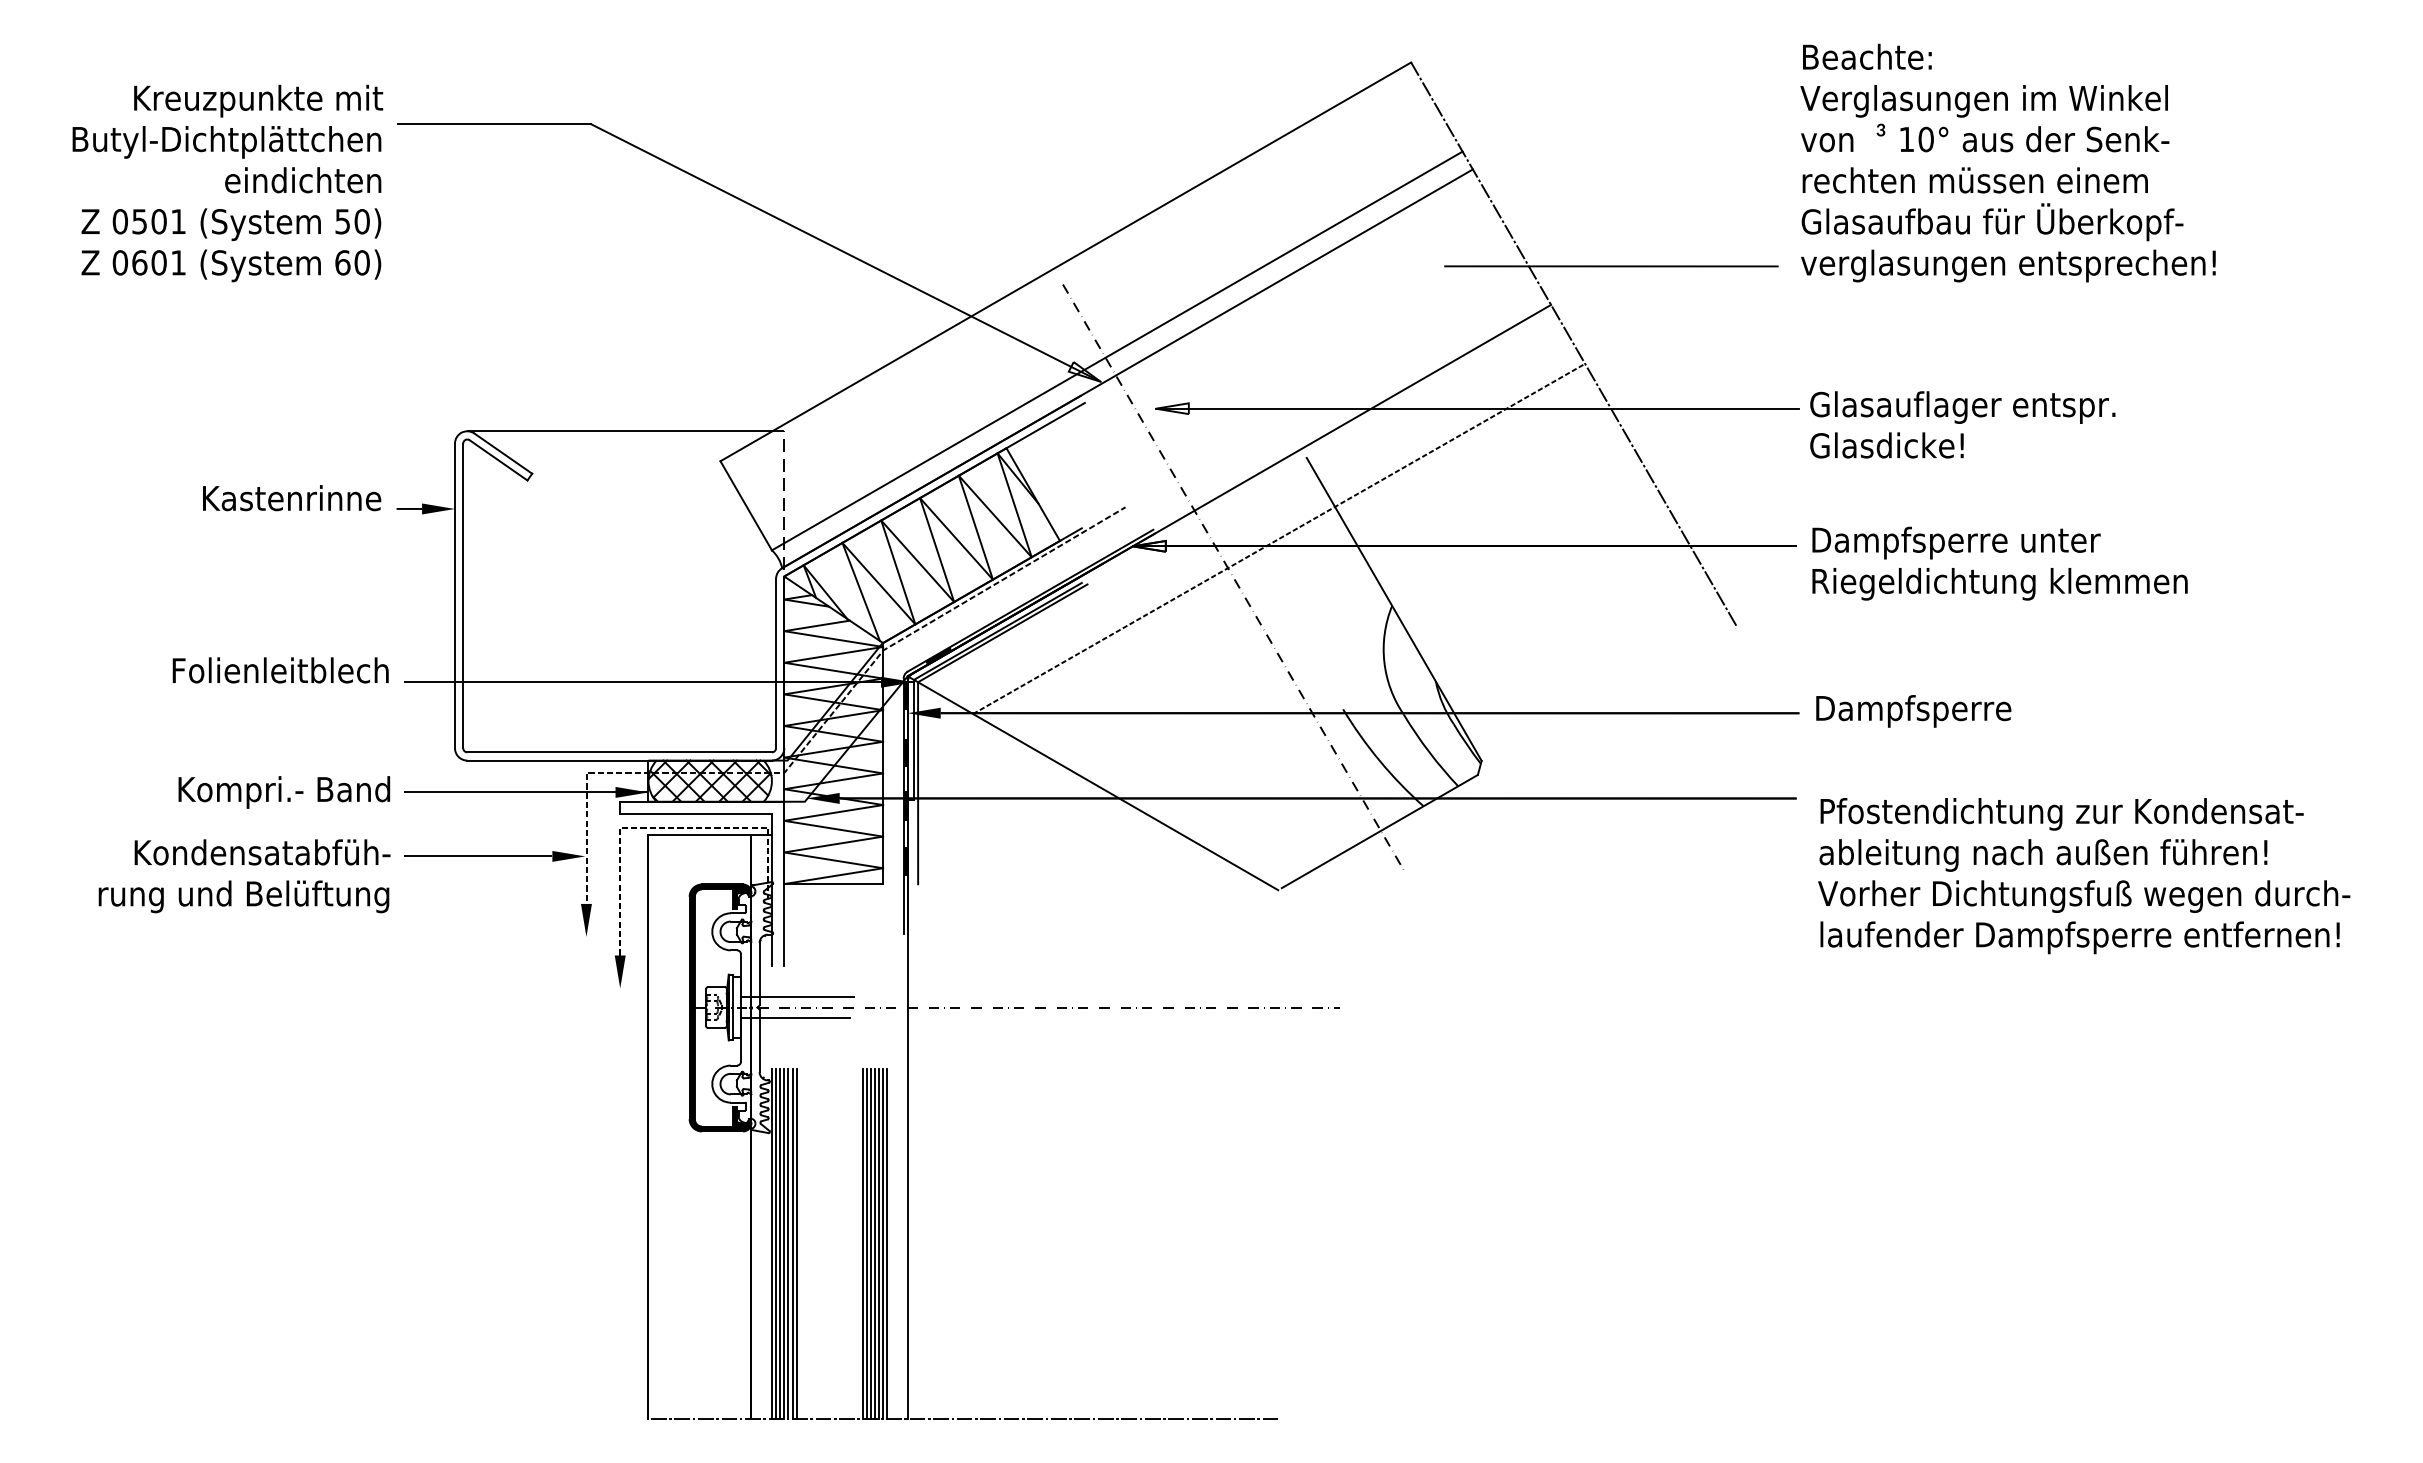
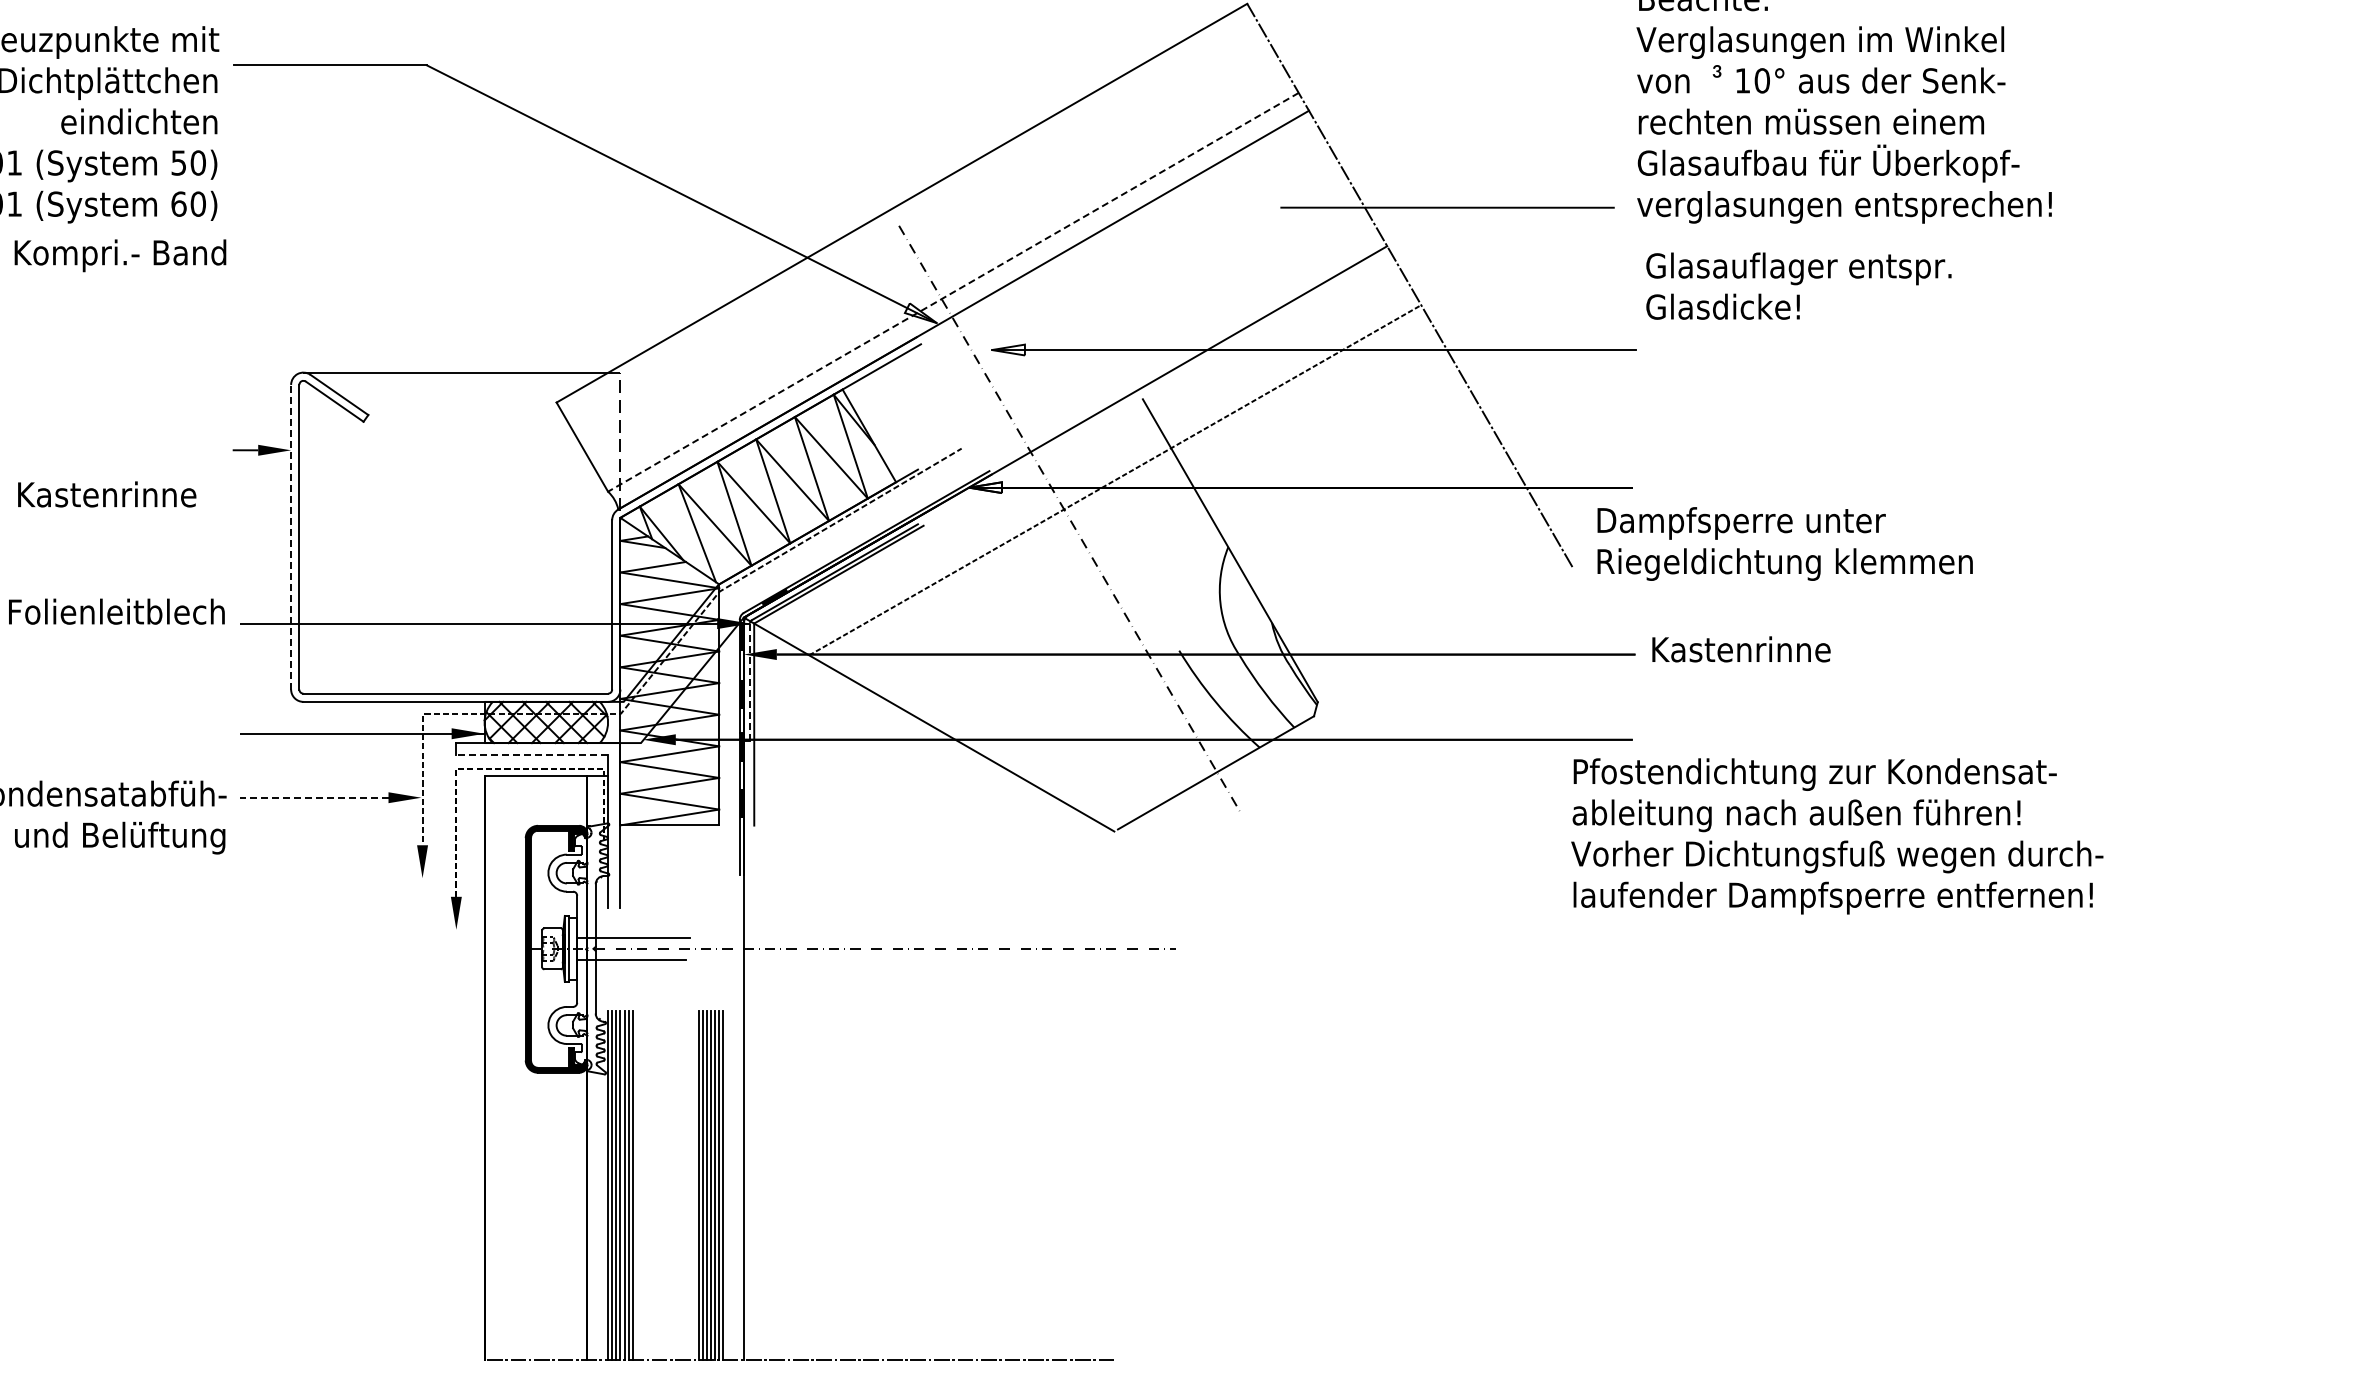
line: (1117, 351) -> (953, 292), solid -> dashed
text: (1962, 424) -> (1798, 285), moved
text: (292, 498) -> (107, 494), moved
text: (1999, 563) -> (1784, 543), moved
line: (455, 595) -> (291, 536), solid -> dashed
text: (1915, 711) -> (1751, 652), Dampfsperre -> Kastenrinne
line: (913, 741) -> (749, 682), solid -> dashed
text: (284, 792) -> (120, 255), moved
line: (695, 814) -> (531, 755), solid -> dashed
line: (477, 856) -> (313, 797), solid -> dashed
text: (2084, 876) -> (1837, 836), moved

